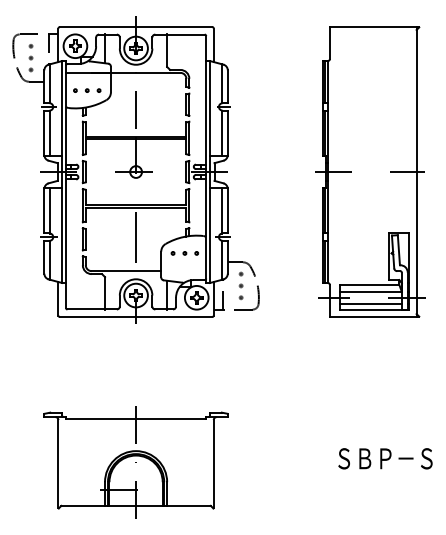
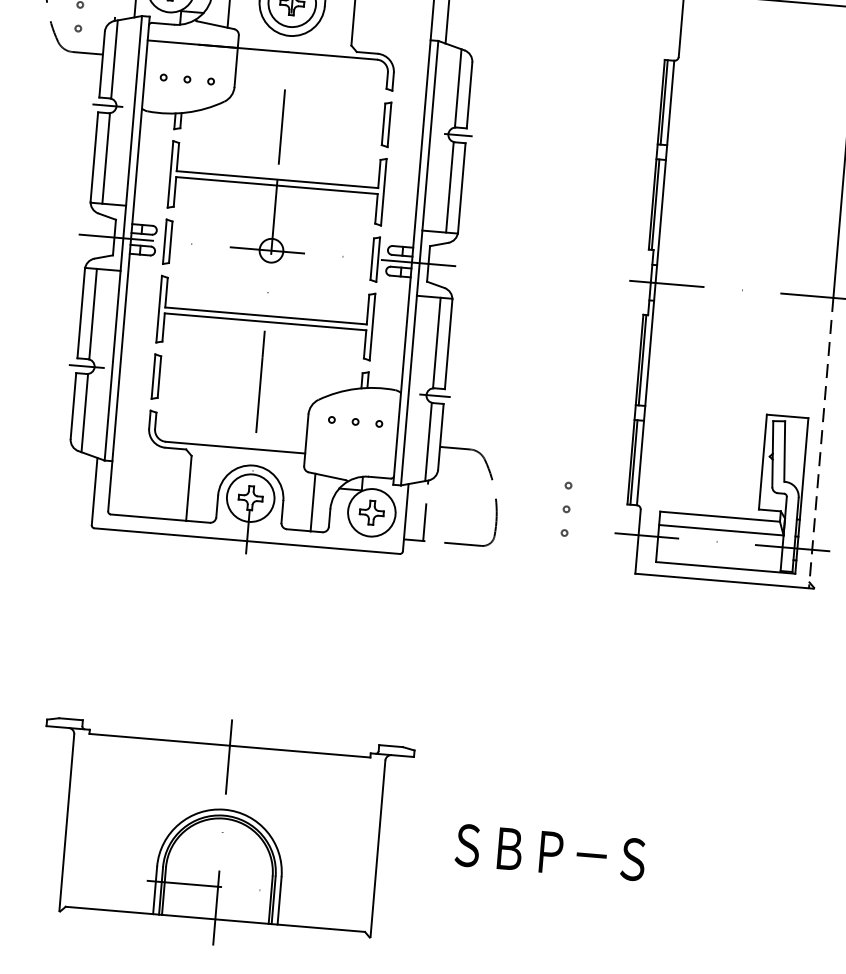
line: (416, 245) -> (820, 445), solid -> dashed
part: (240, 285) -> (565, 508), moved
line: (370, 303) -> (718, 553), removed
text: (385, 458) -> (550, 851), moved

